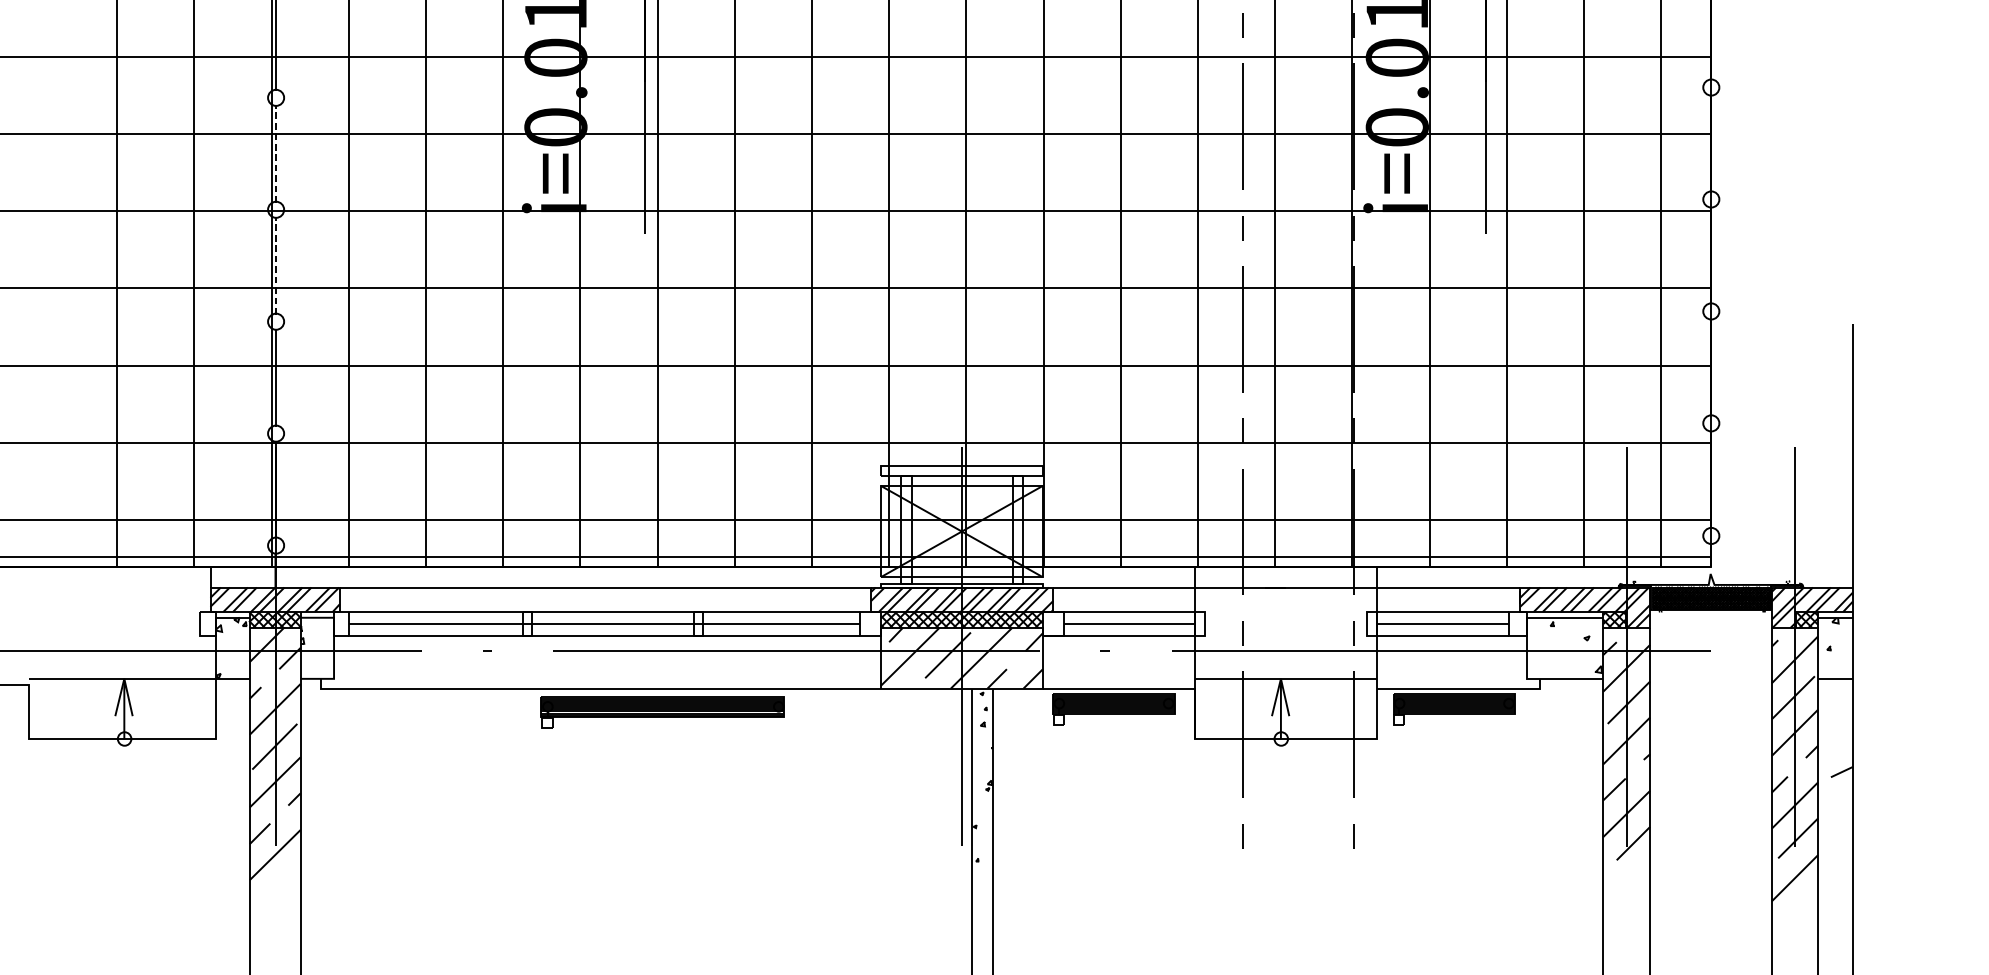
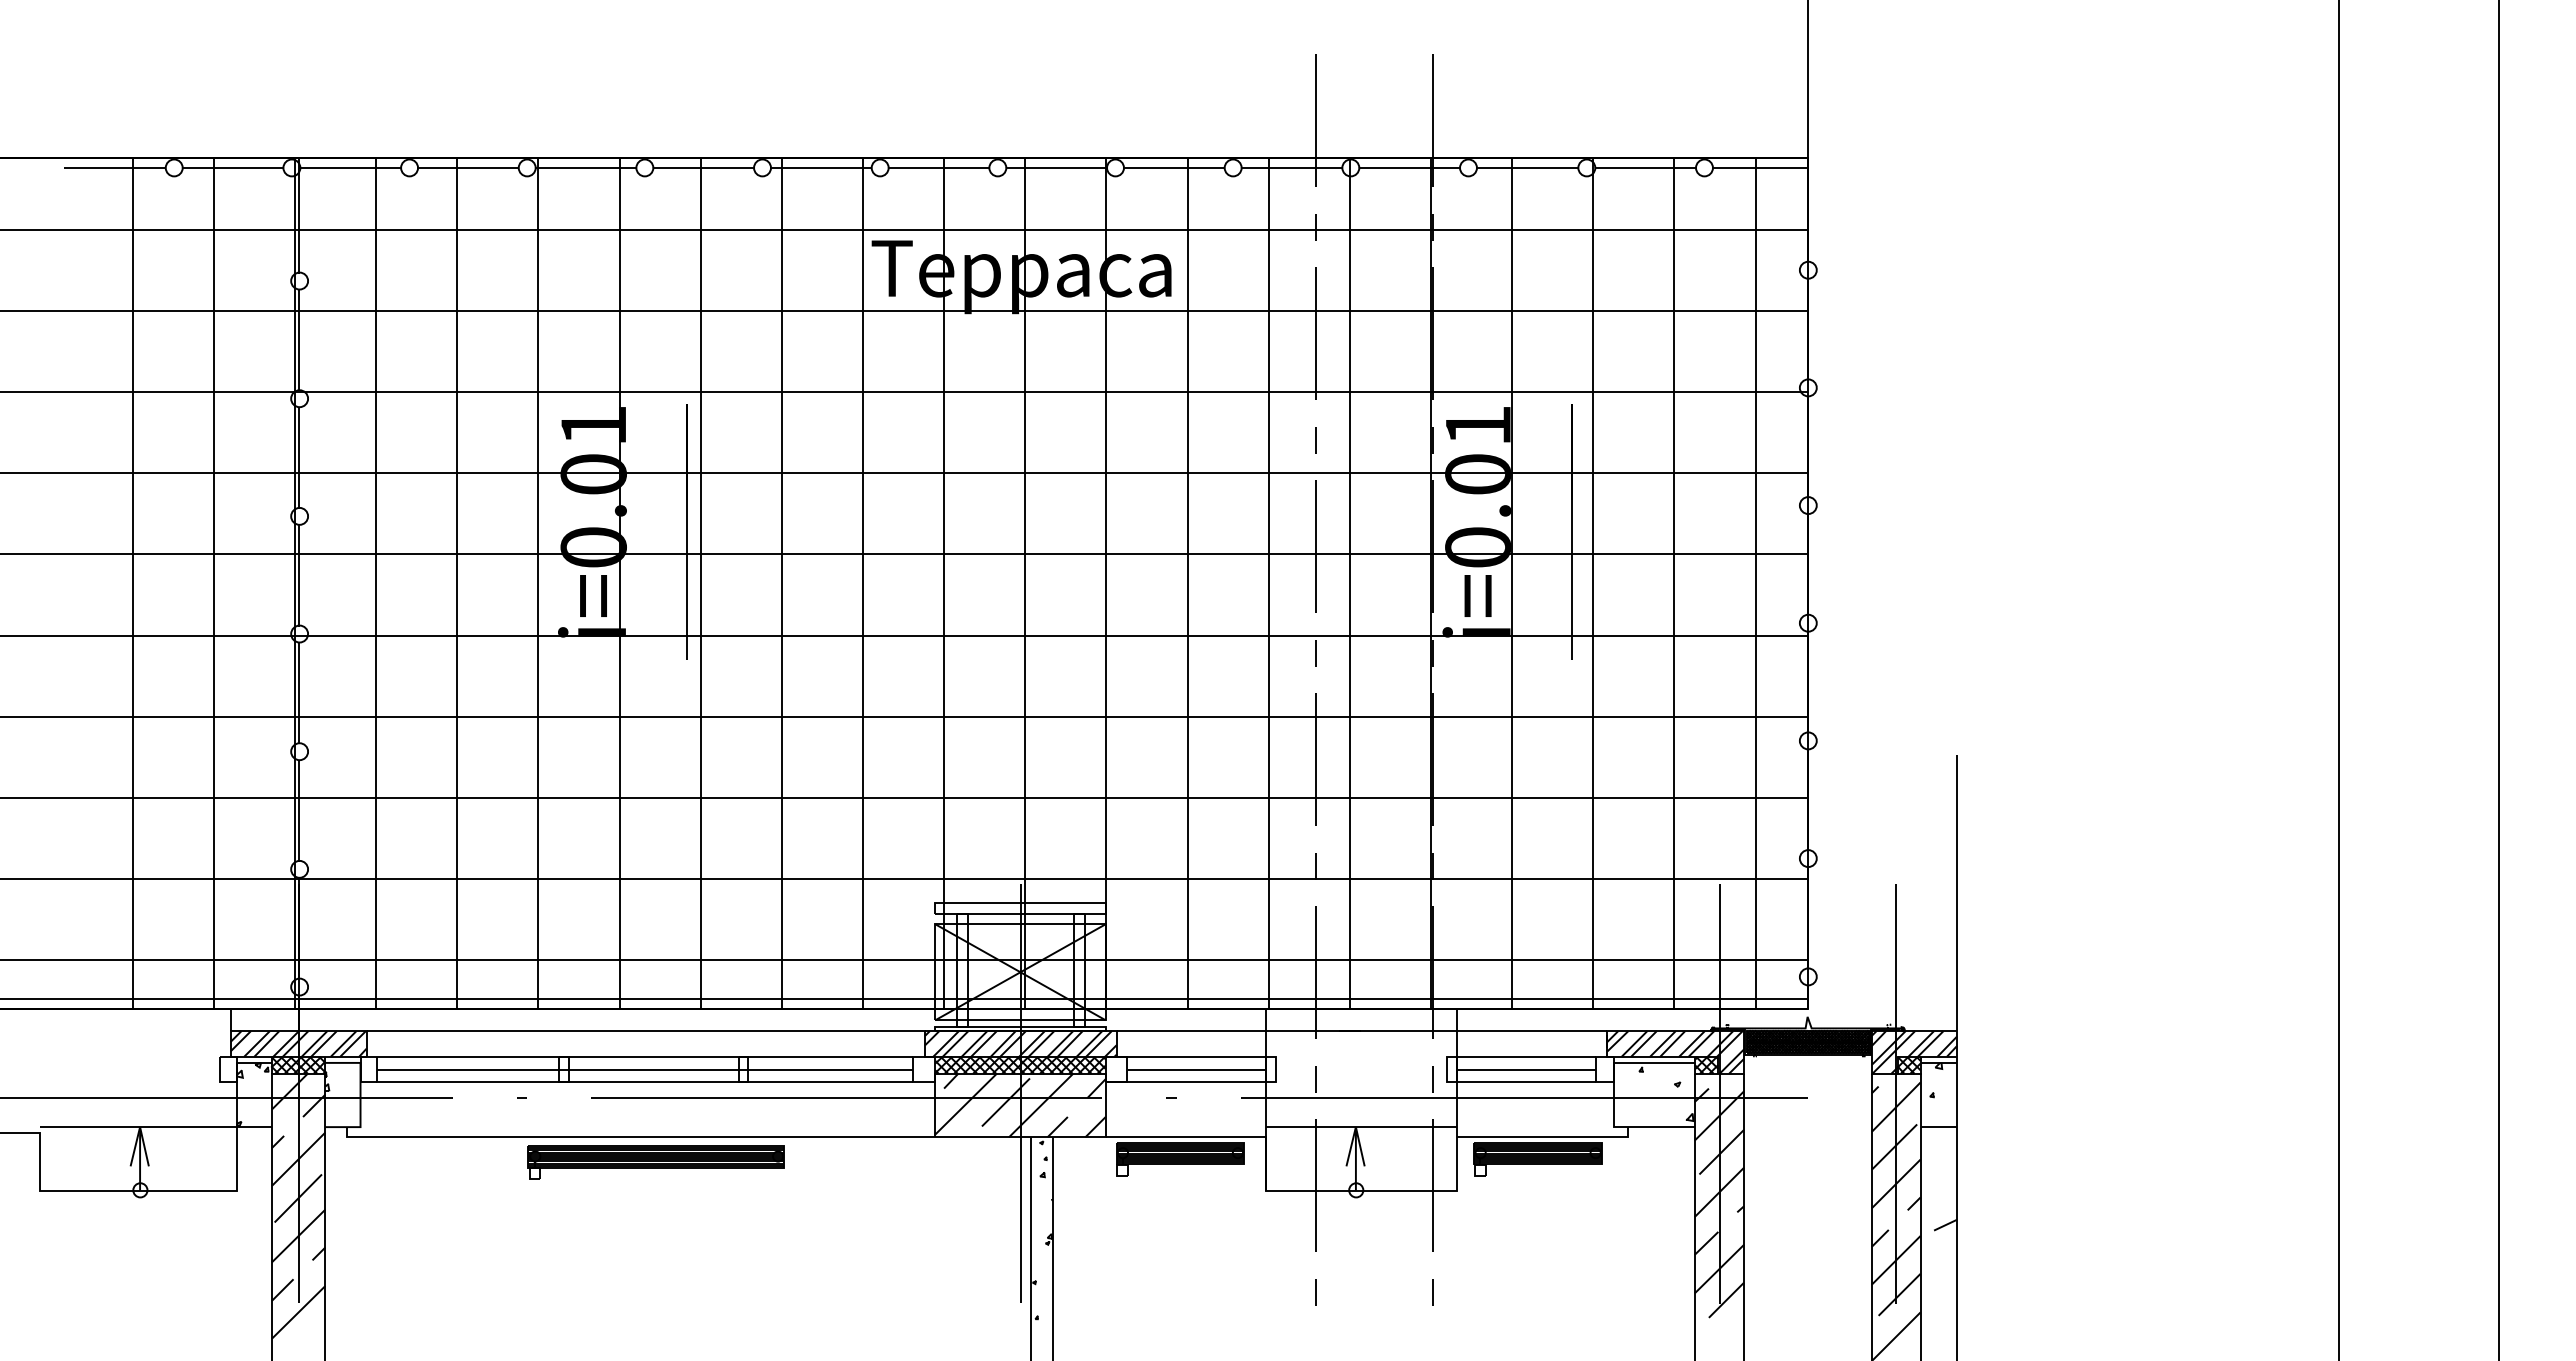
line: (275, 154) -> (299, 575), dashed -> solid
line: (275, 265) -> (299, 692), dashed -> solid
part: (662, 712) -> (655, 1162), moved

